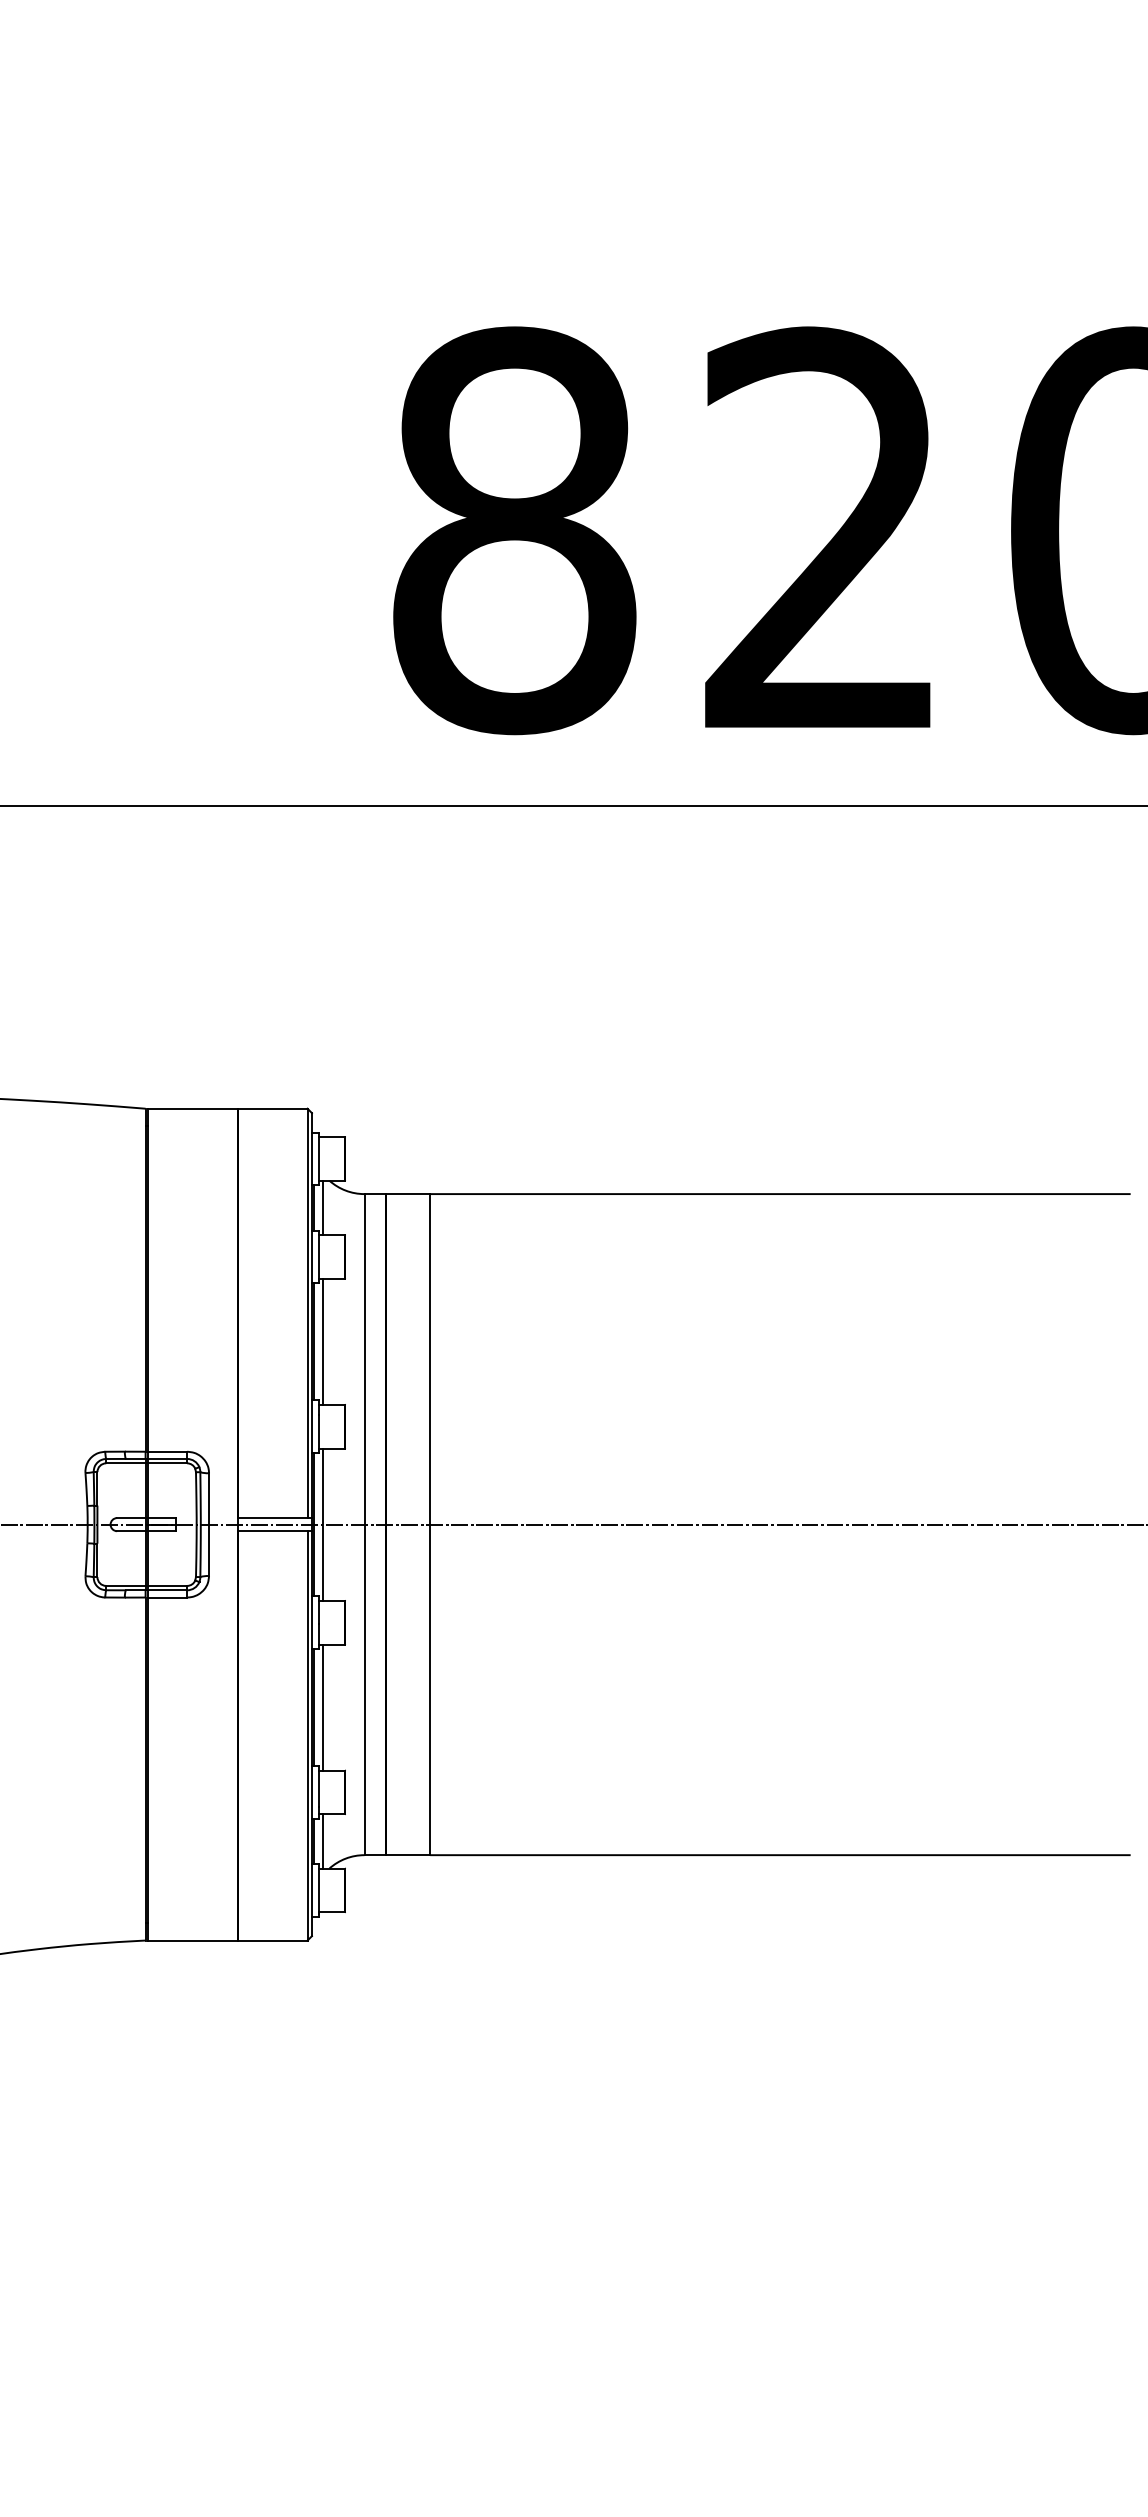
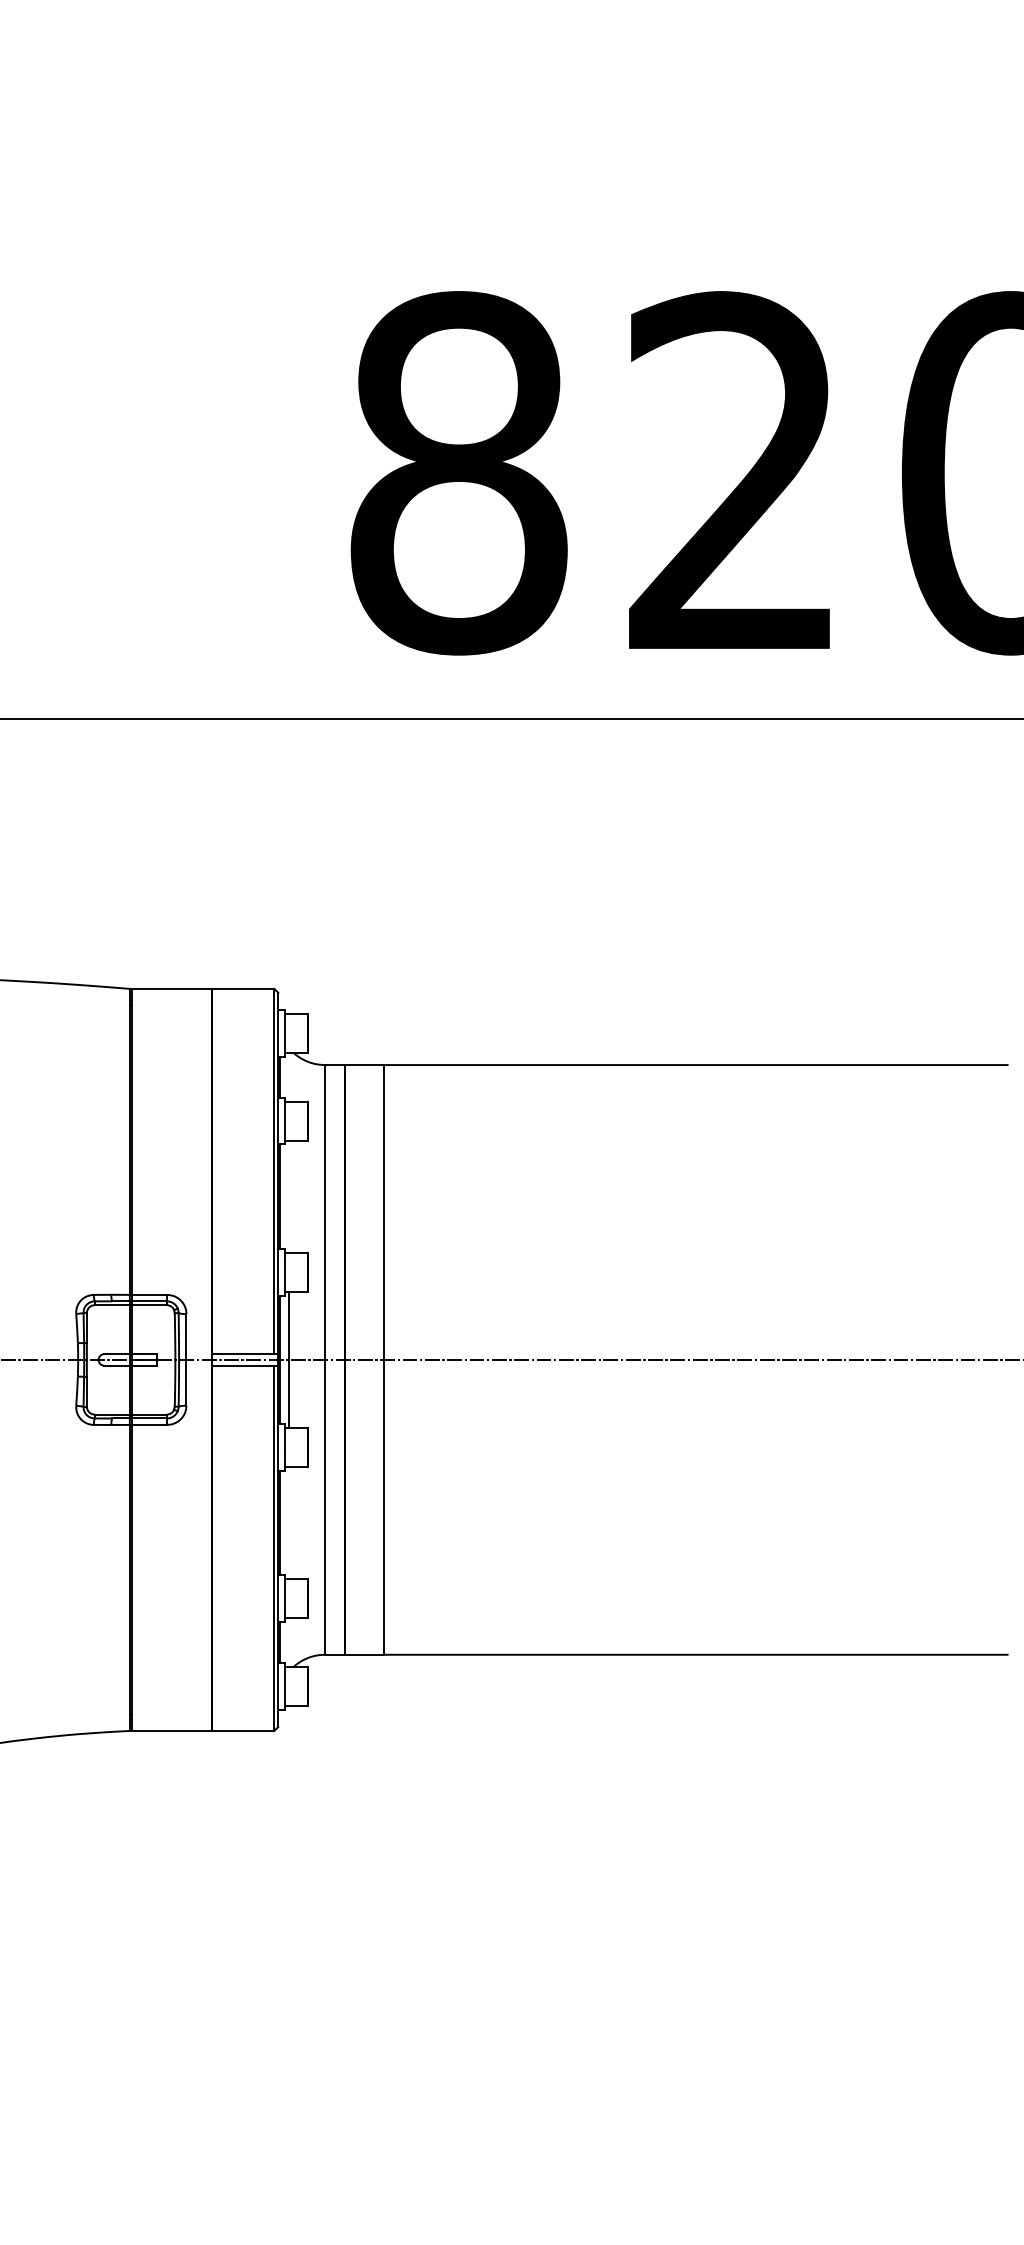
line: (323, 1208) -> (288, 1077), removed
line: (323, 1341) -> (288, 1196), removed
line: (323, 1706) -> (288, 1522), removed
line: (323, 1841) -> (288, 1642), removed

